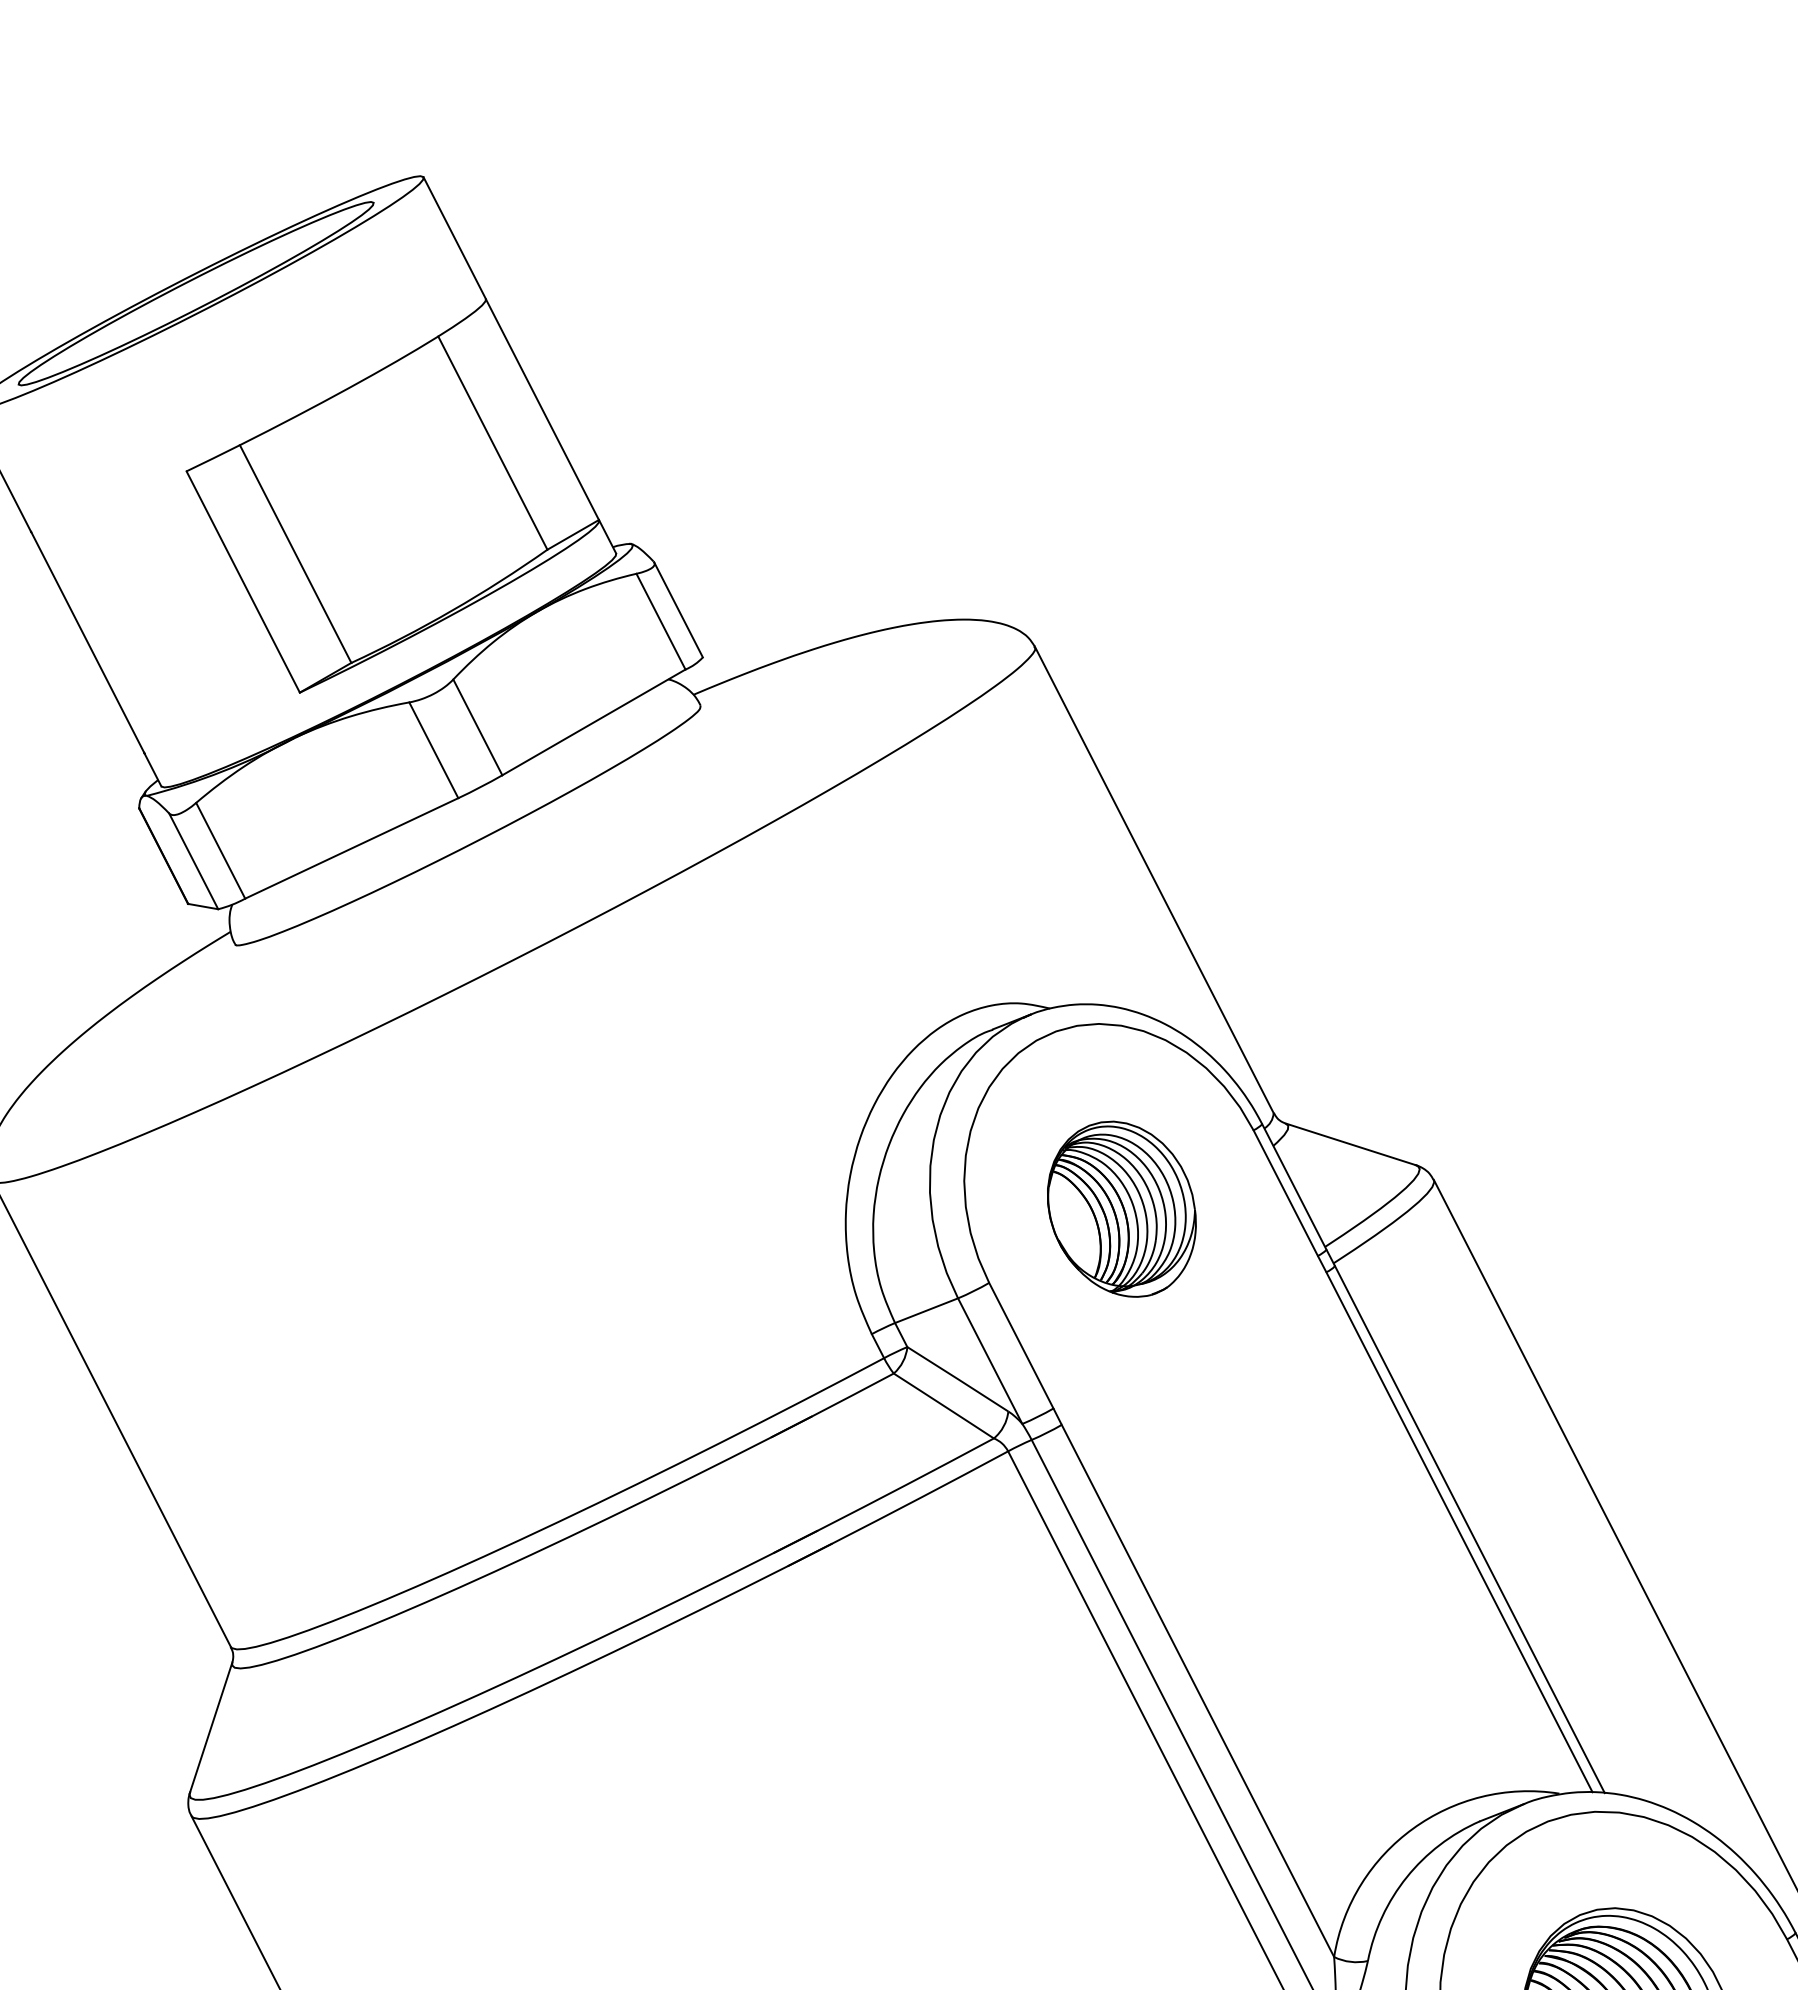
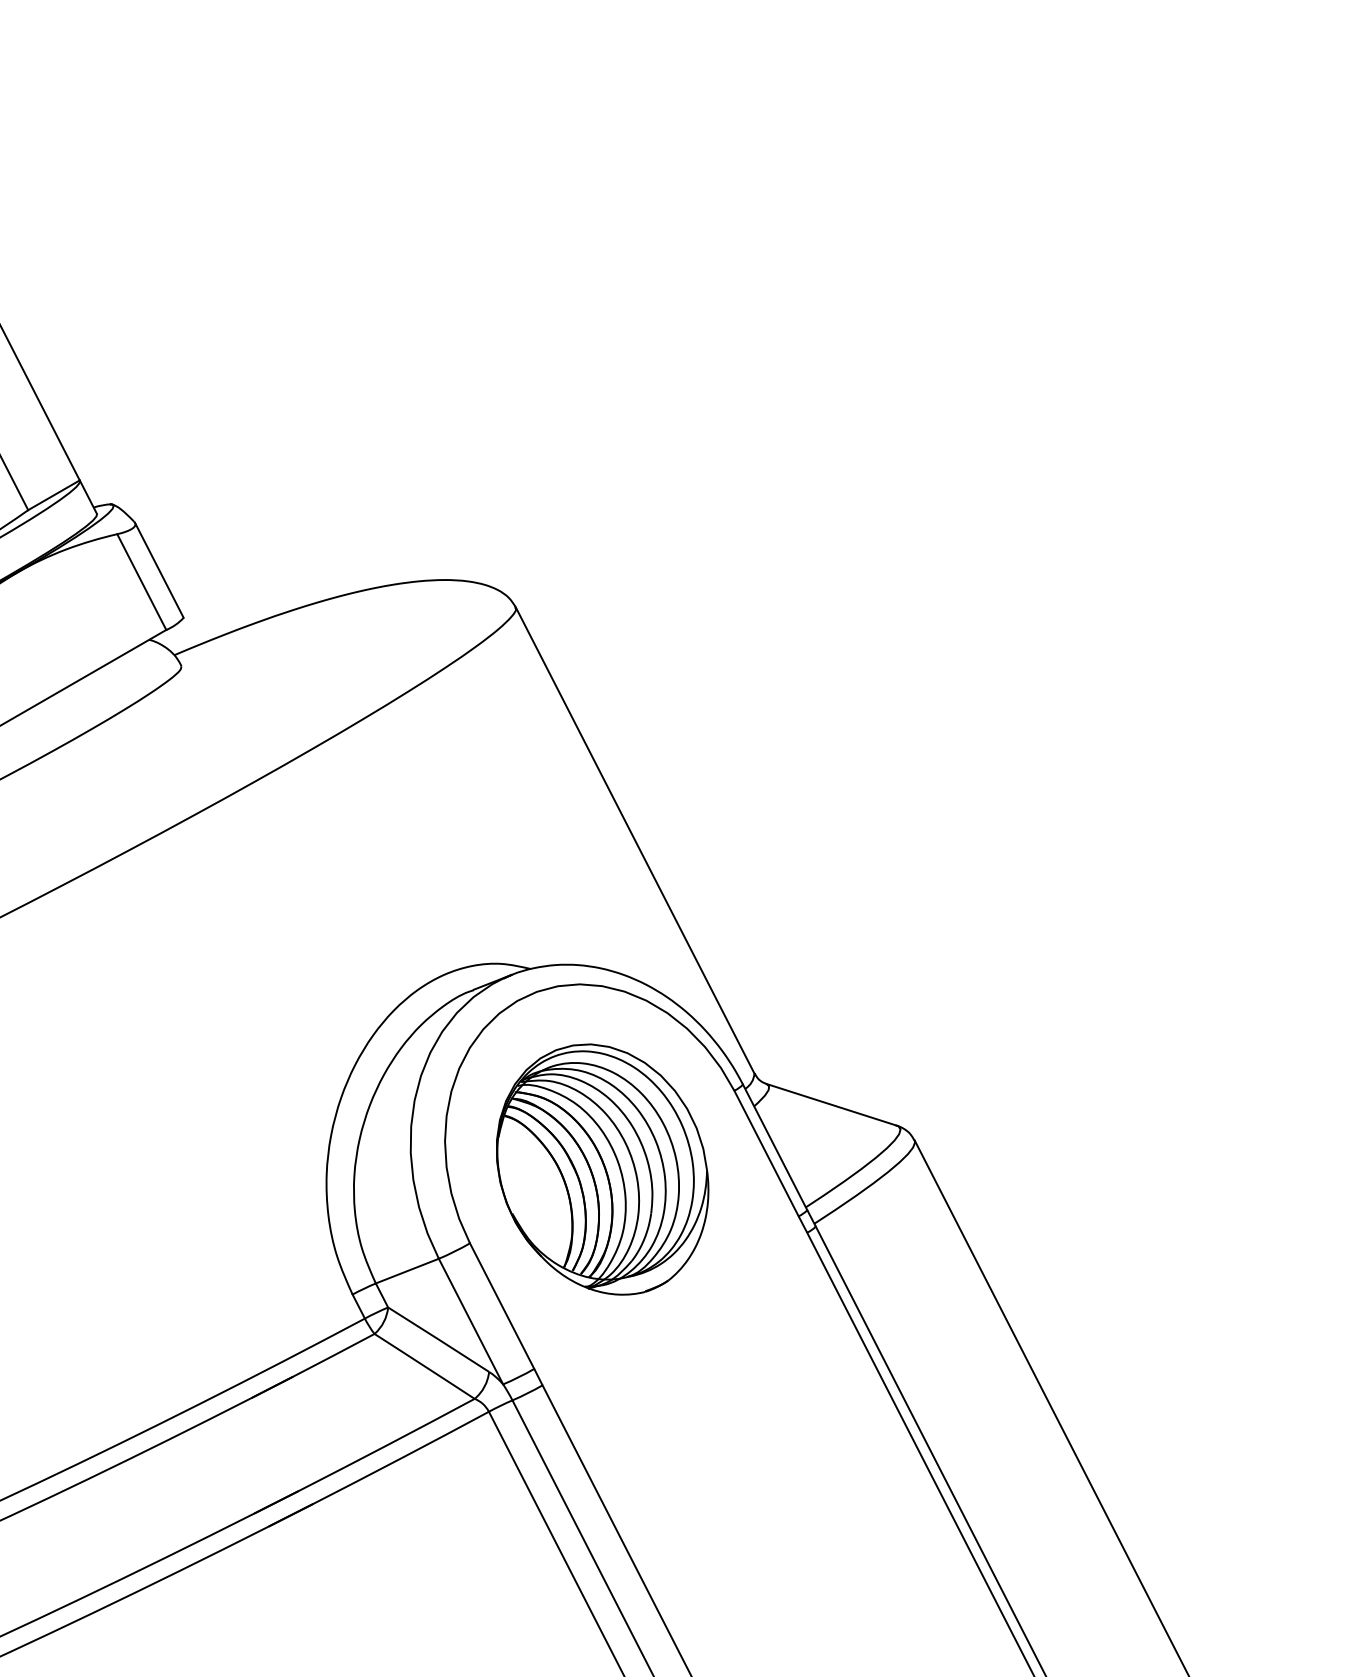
part: (1121, 1209) -> (602, 1169), size x1.43

